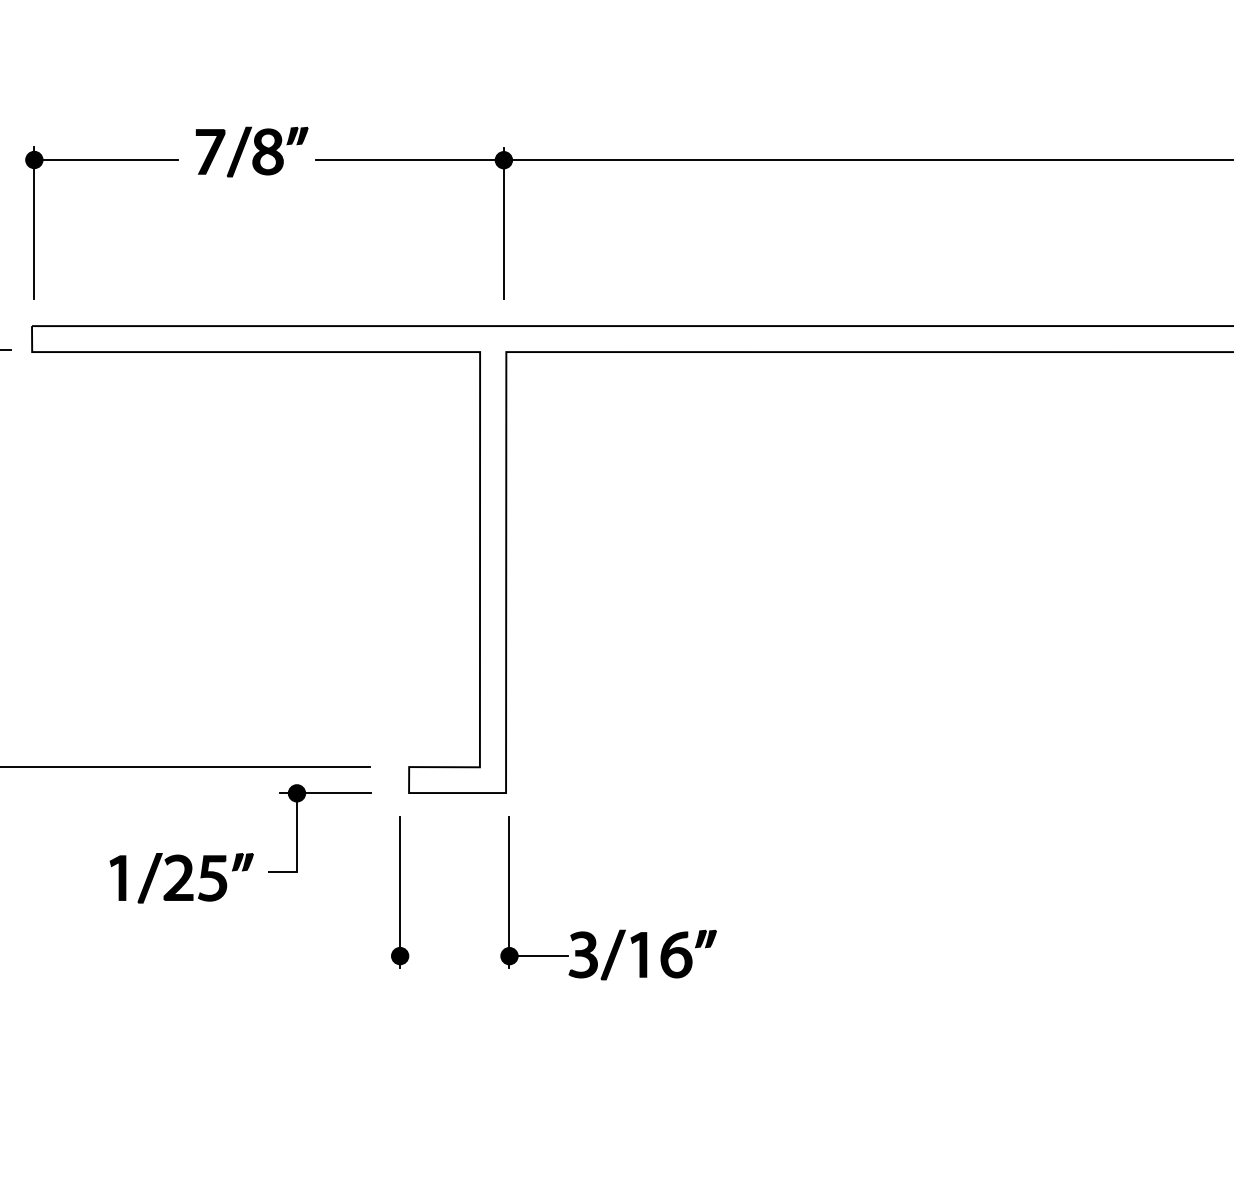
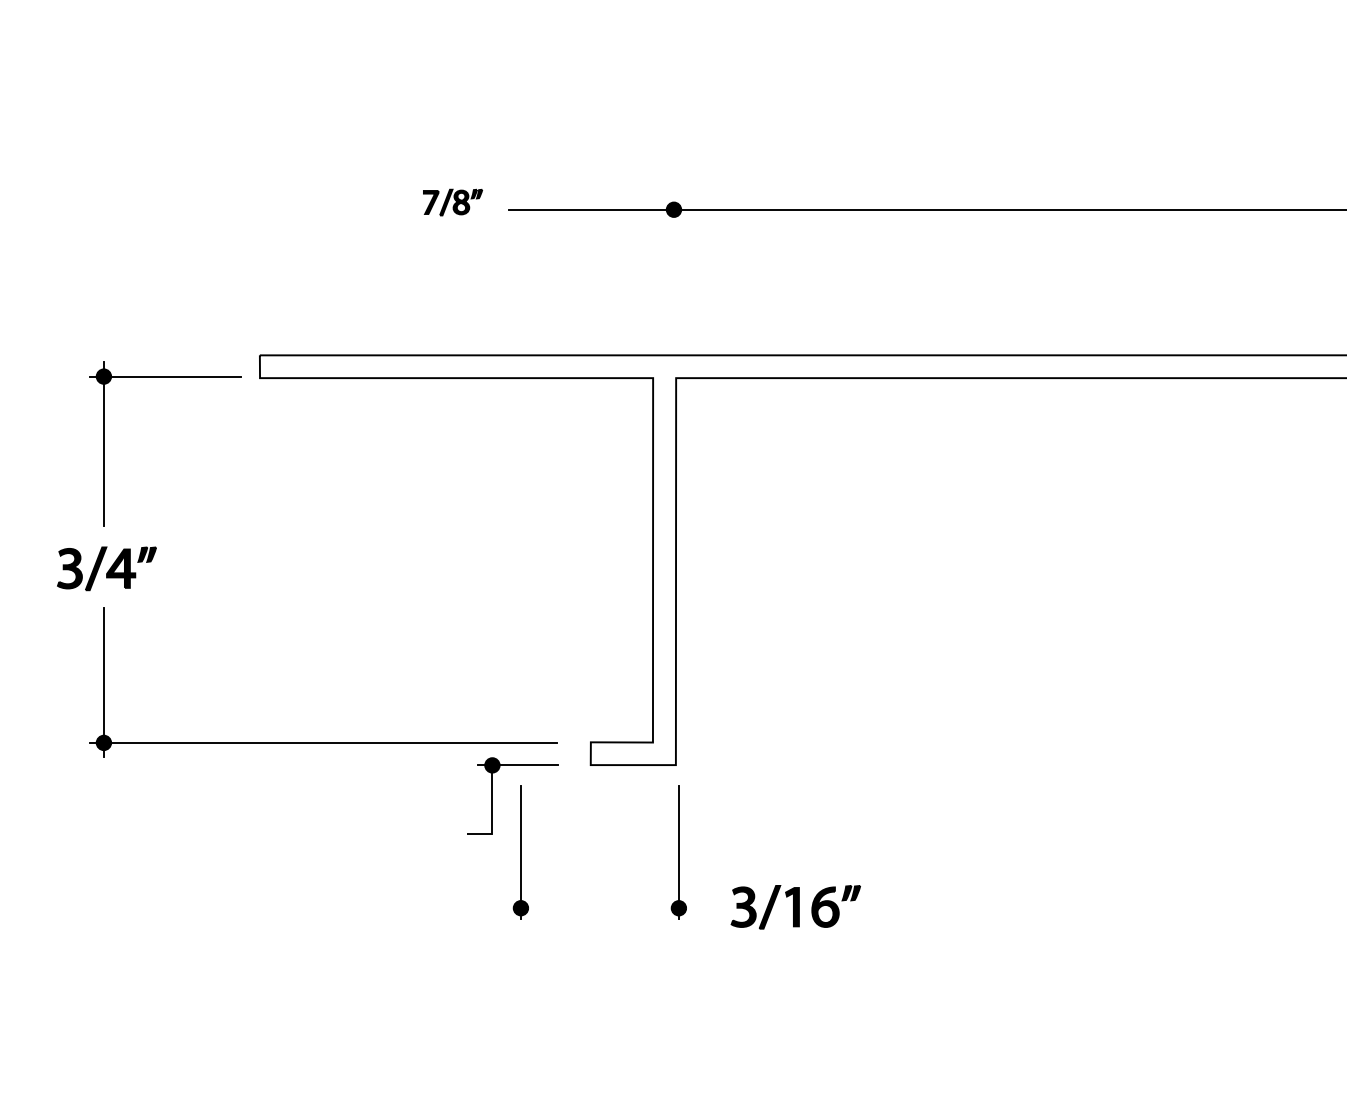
part: (251, 151) -> (452, 202), size x0.6
part: (101, 161) -> (320, 210), removed
line: (503, 223) -> (673, 265), removed
part: (181, 877) -> (391, 839), removed
part: (399, 892) -> (520, 852), moved
line: (538, 956) -> (704, 908), removed

